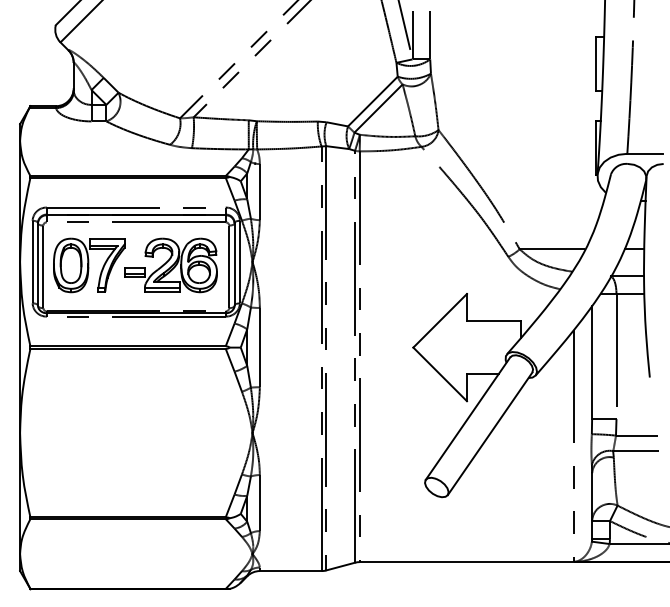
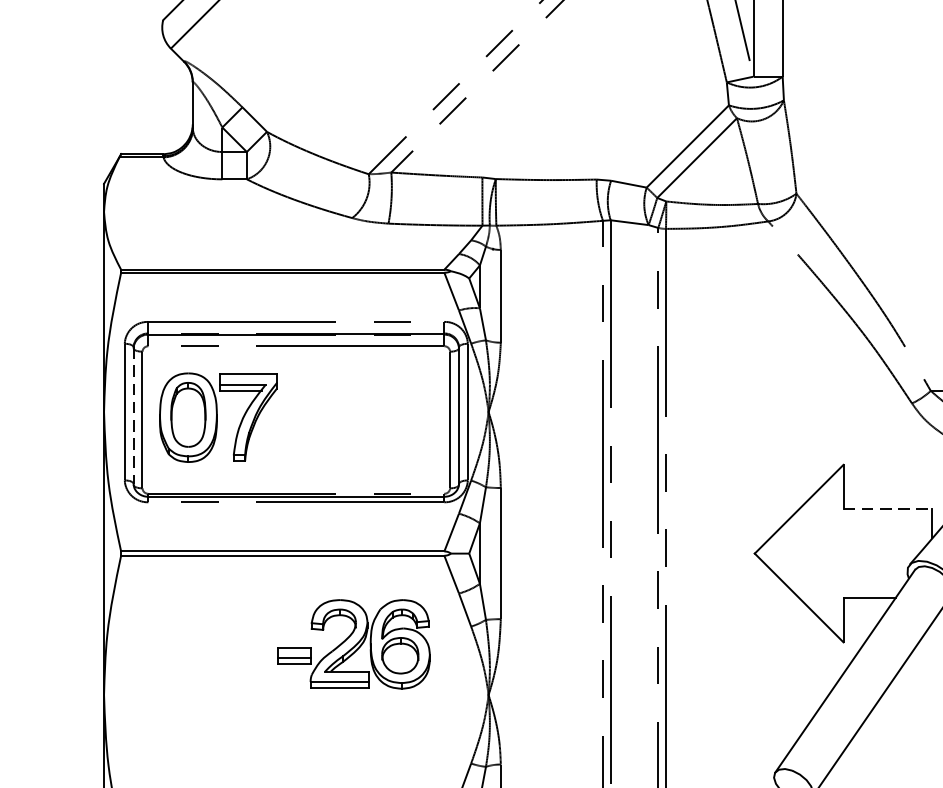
line: (37, 264) -> (132, 416), solid -> dashed
part: (170, 265) -> (352, 644), moved
line: (493, 320) -> (887, 508), solid -> dashed

